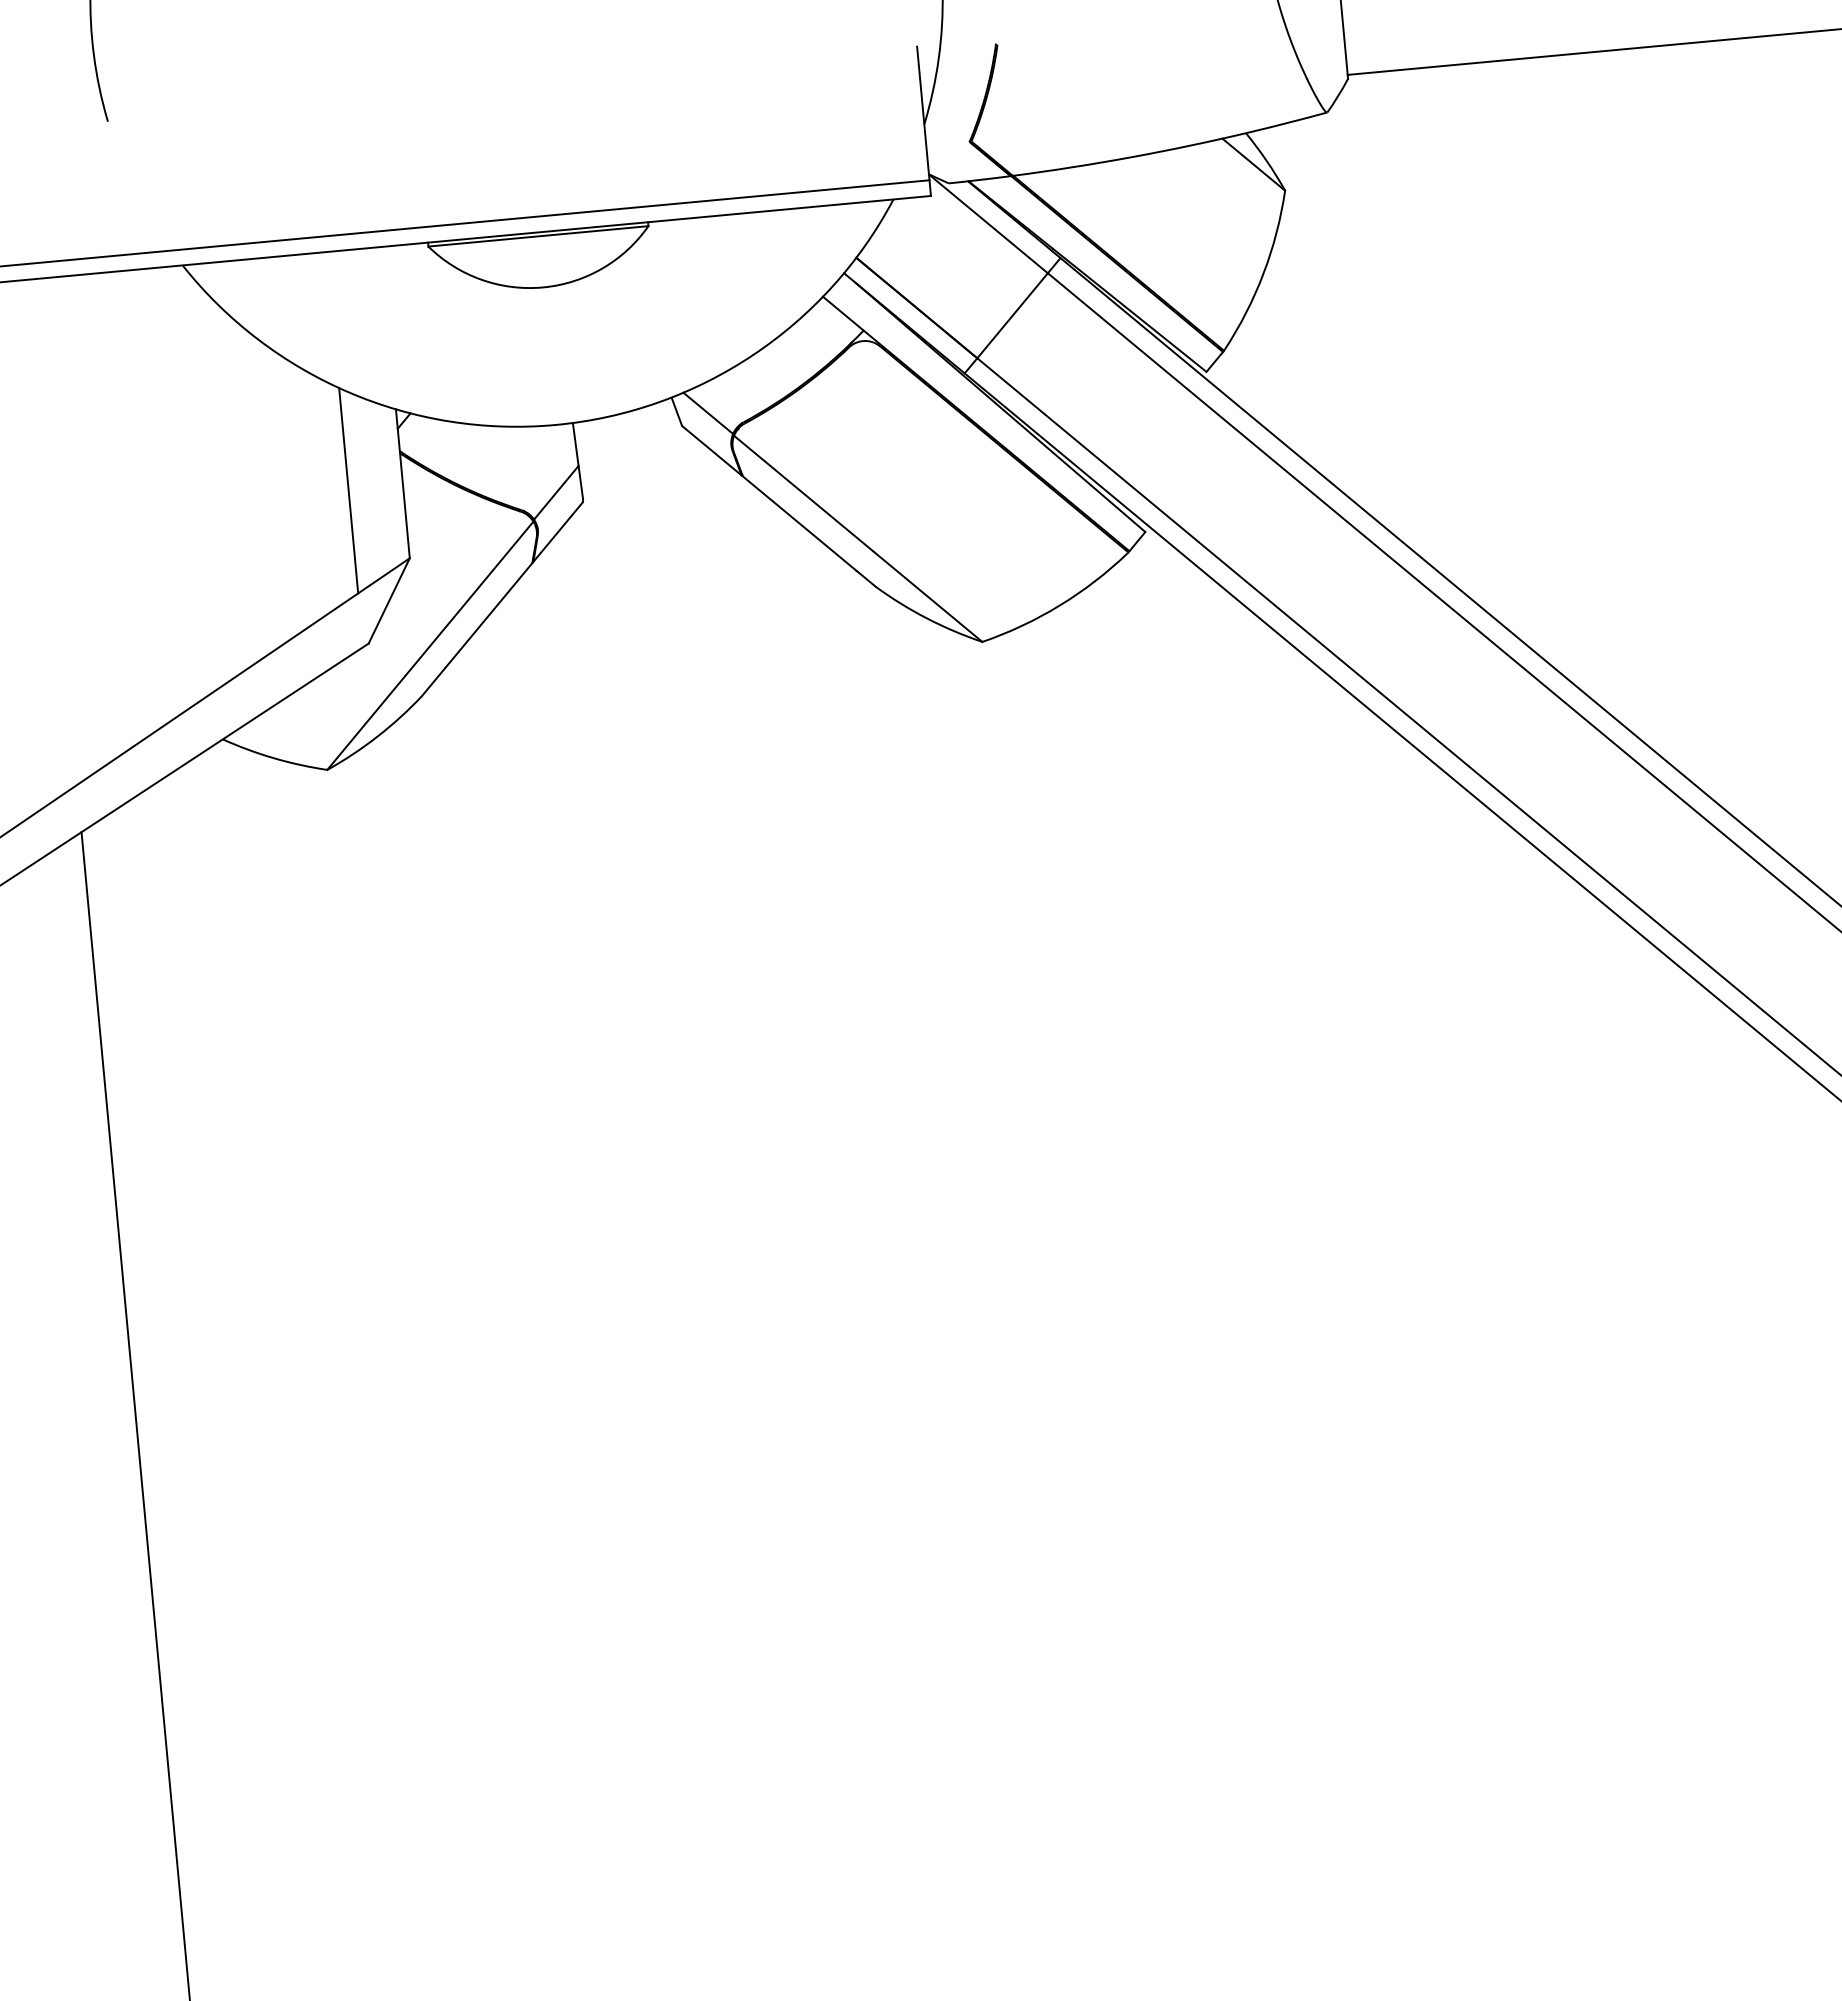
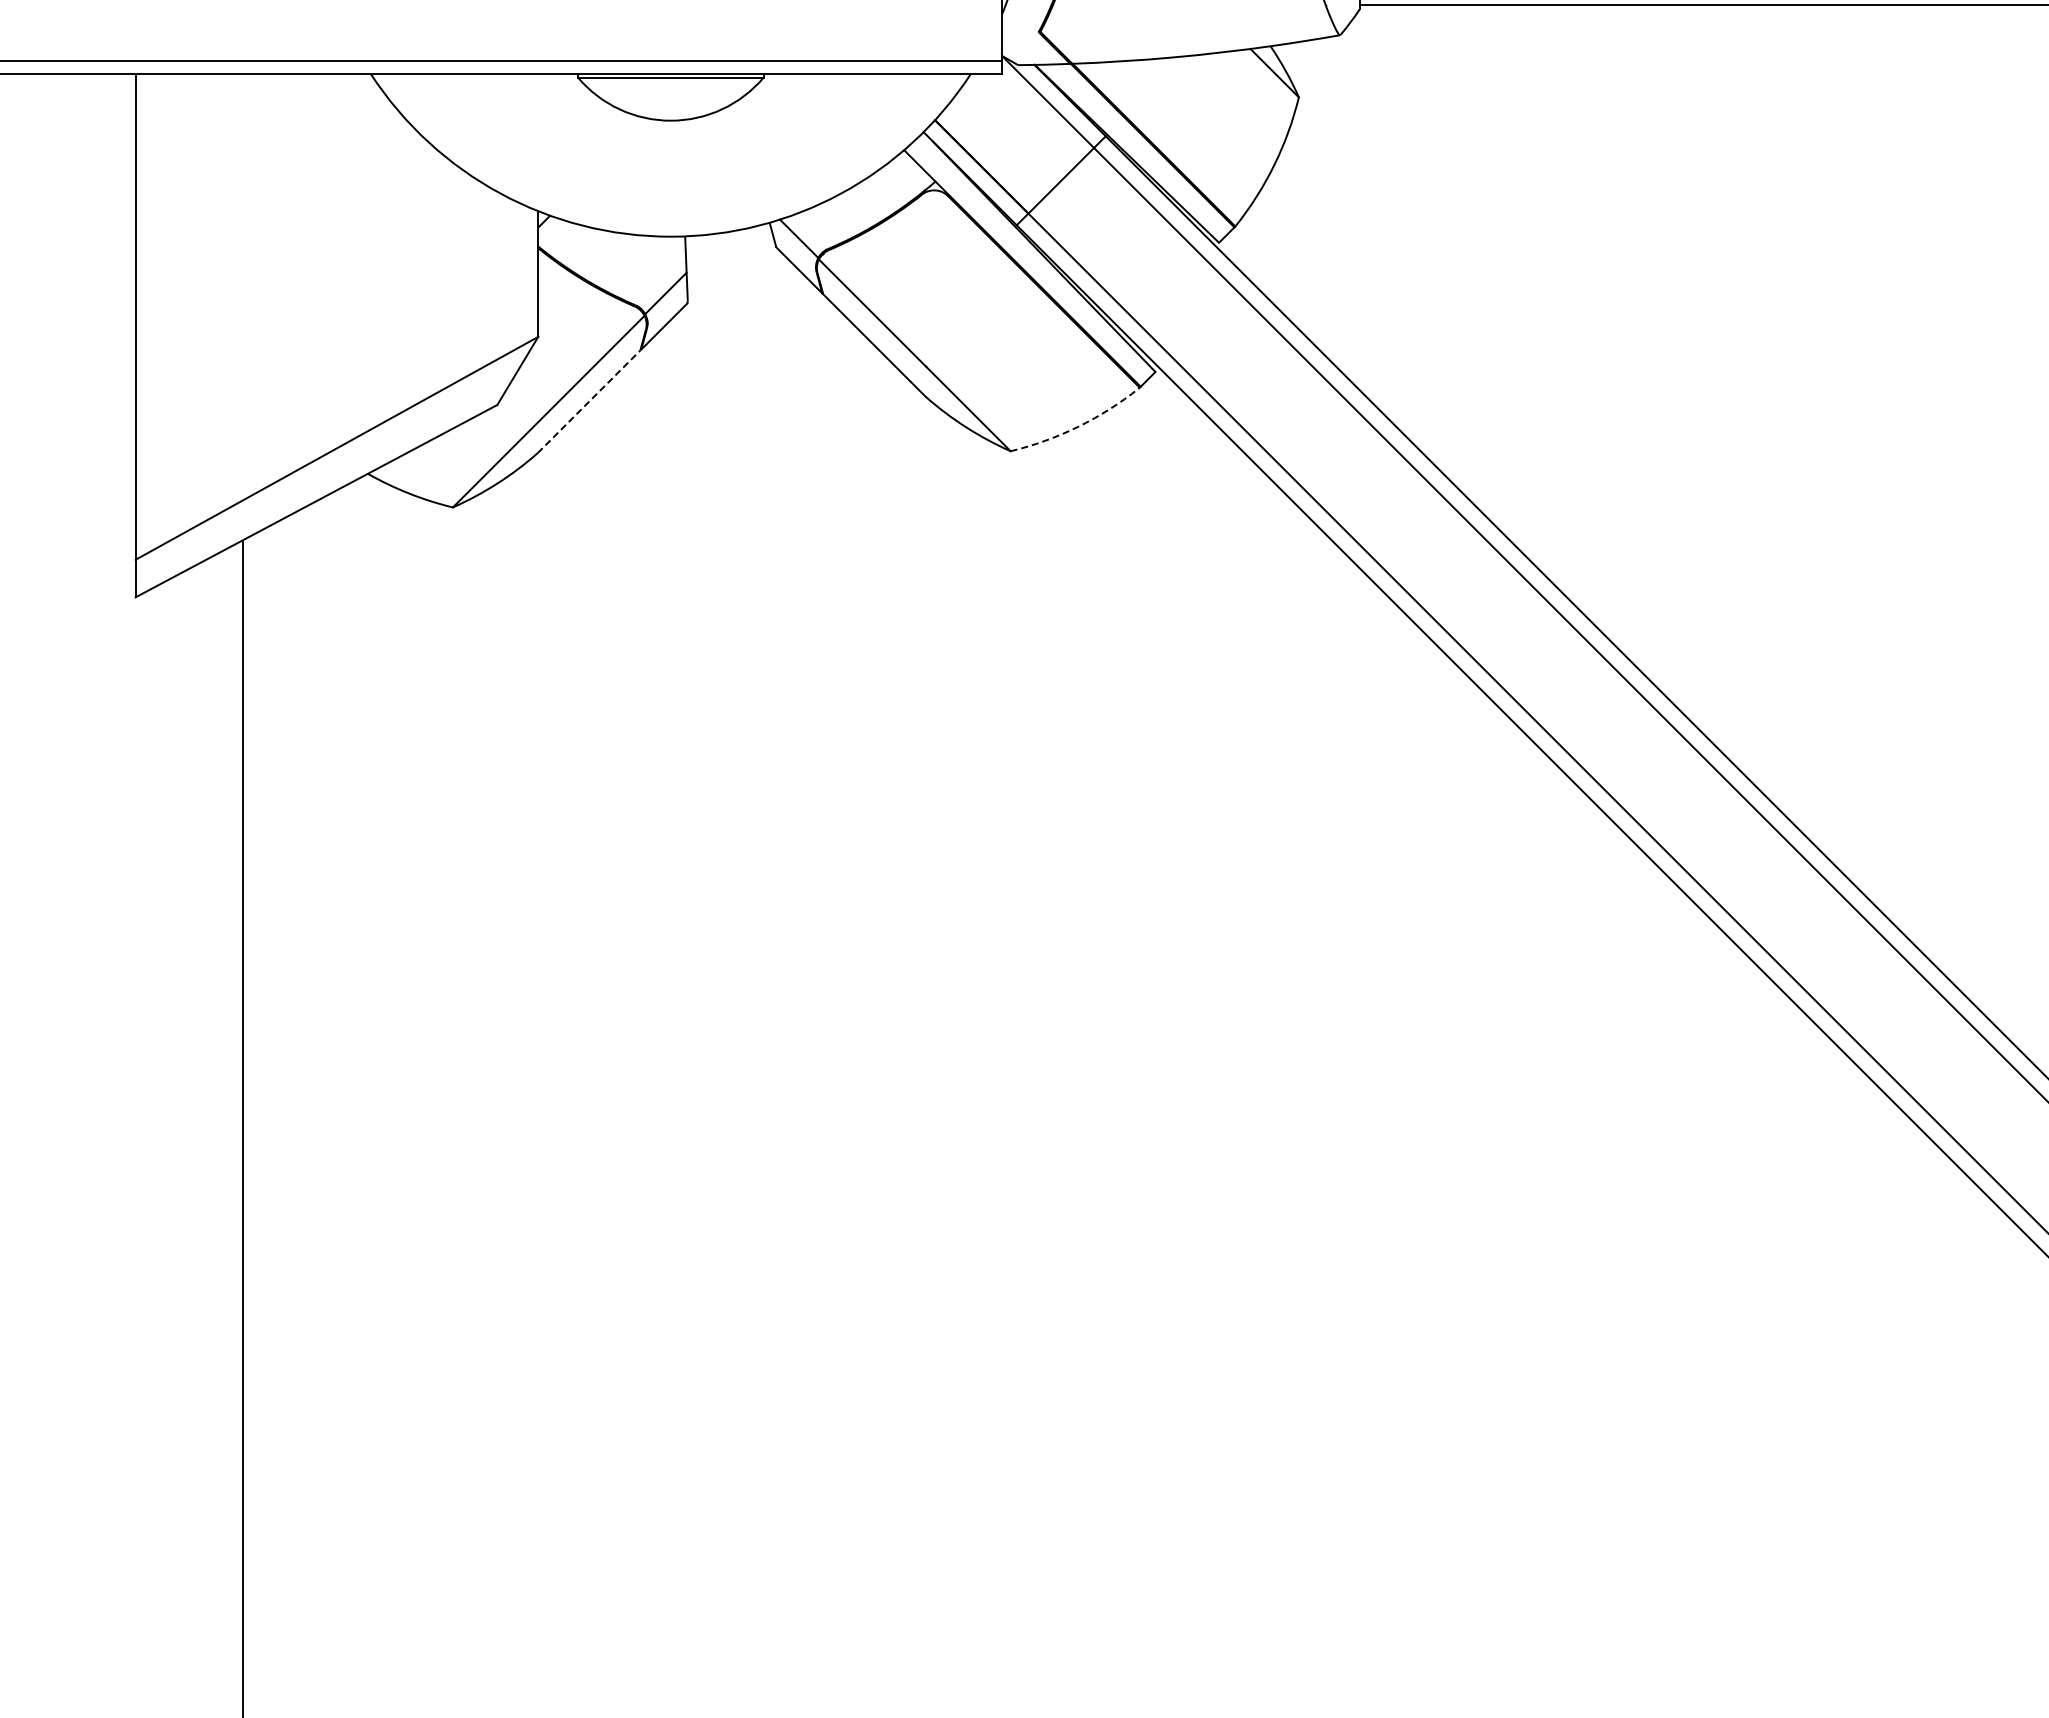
line: (348, 490) -> (492, 275), removed
arc: (1060, 605) -> (1078, 426), solid -> dashed
line: (477, 629) -> (589, 401), solid -> dashed

